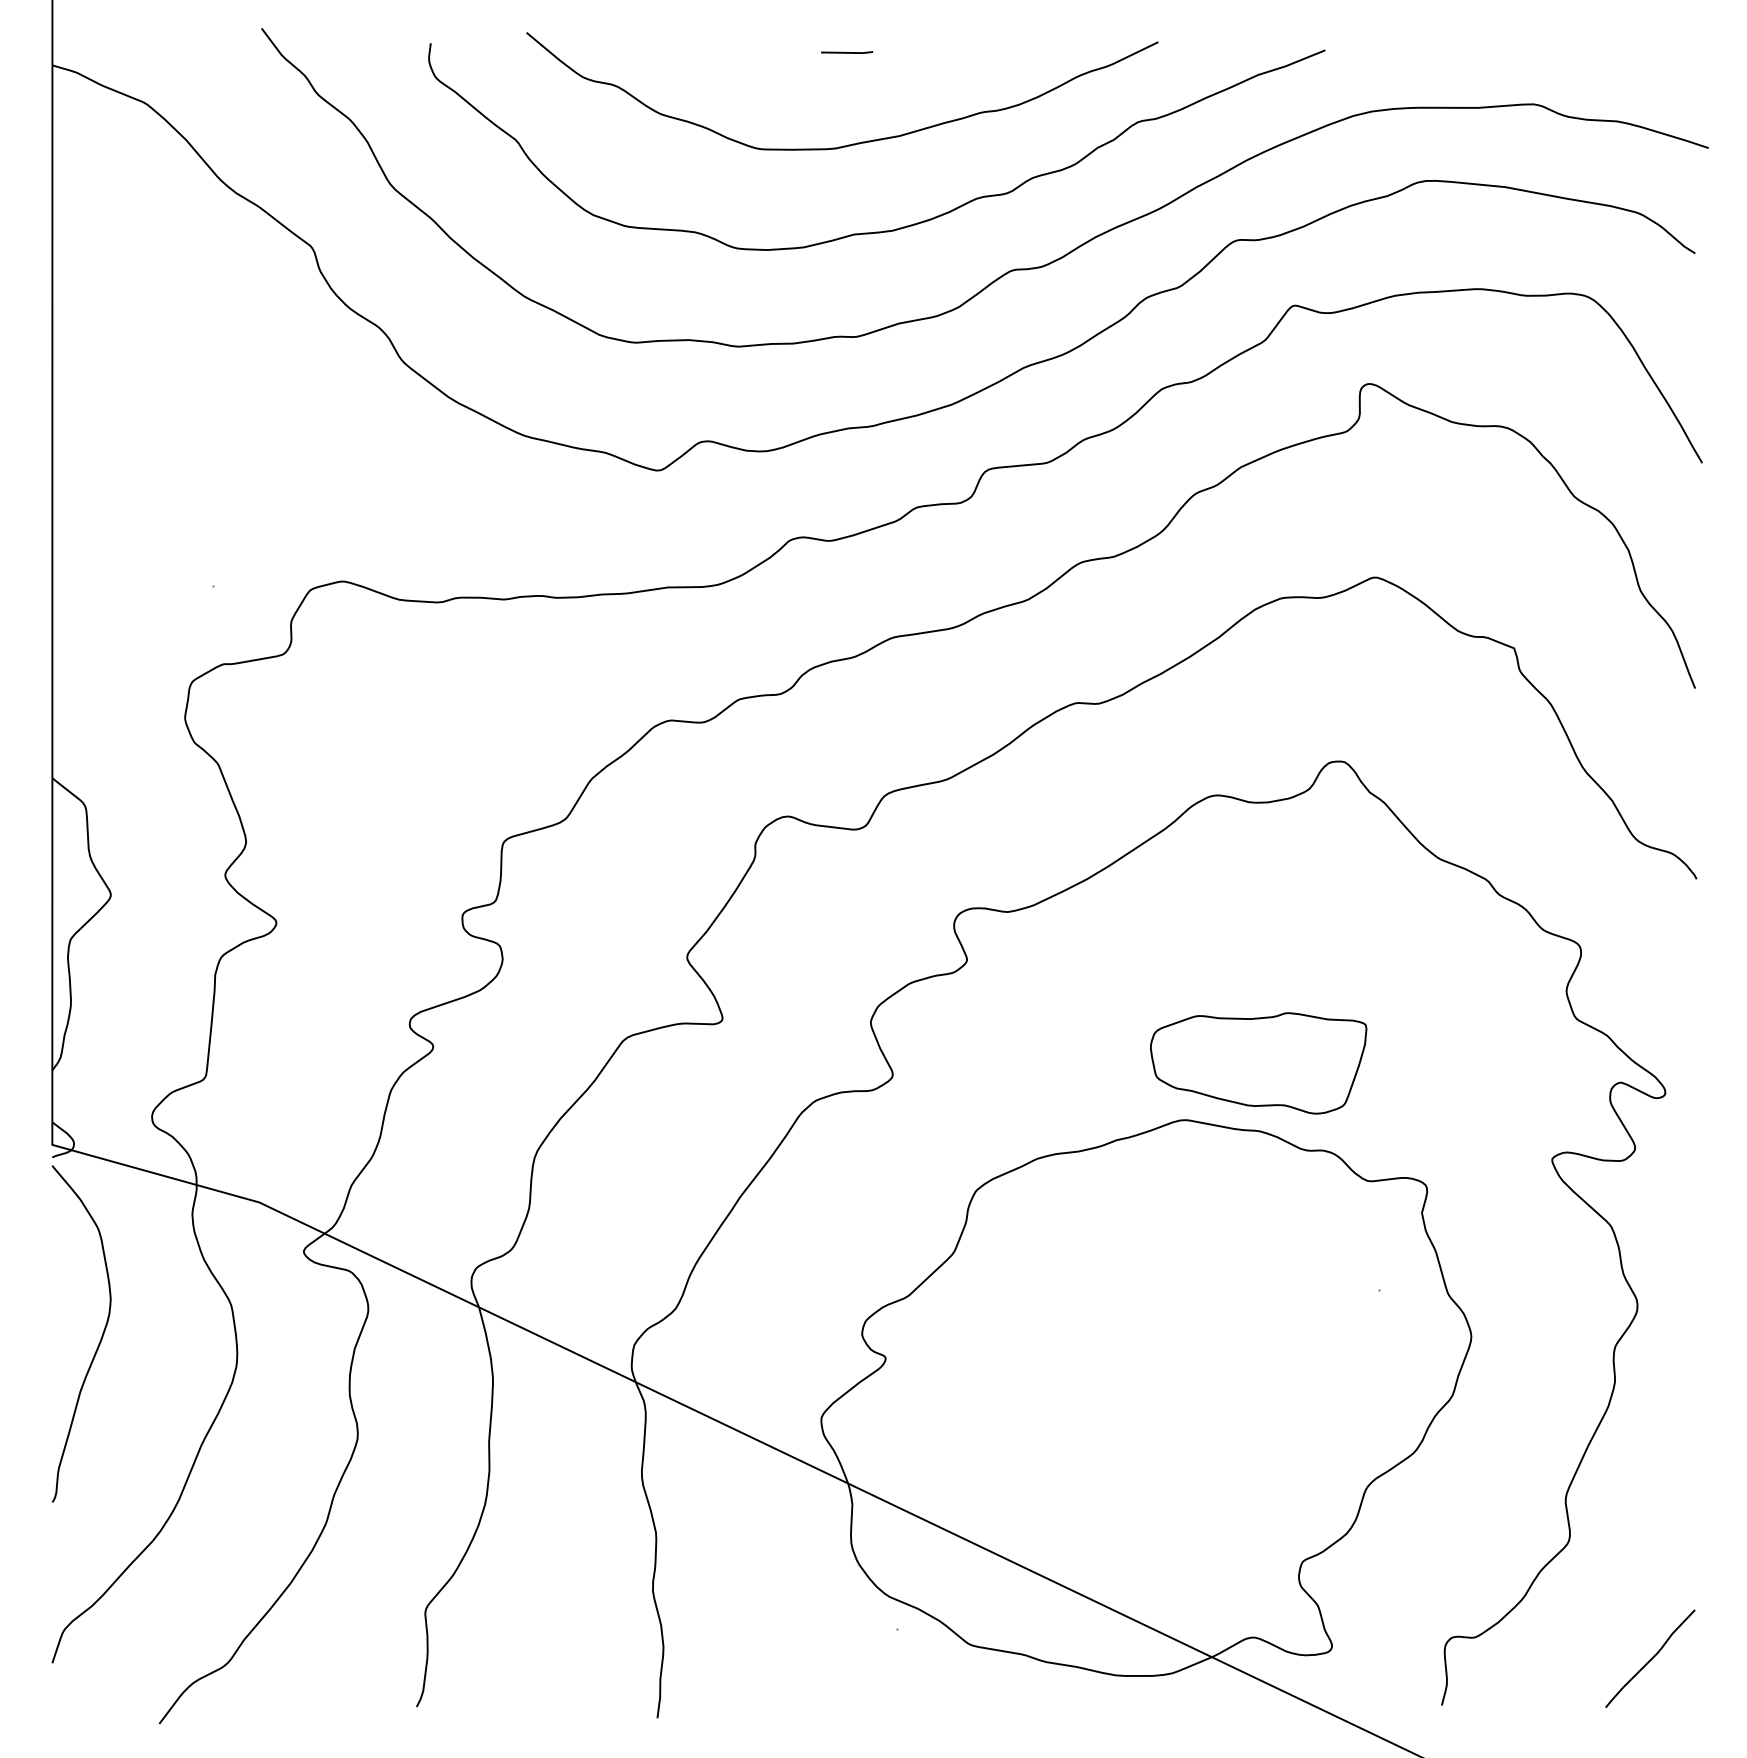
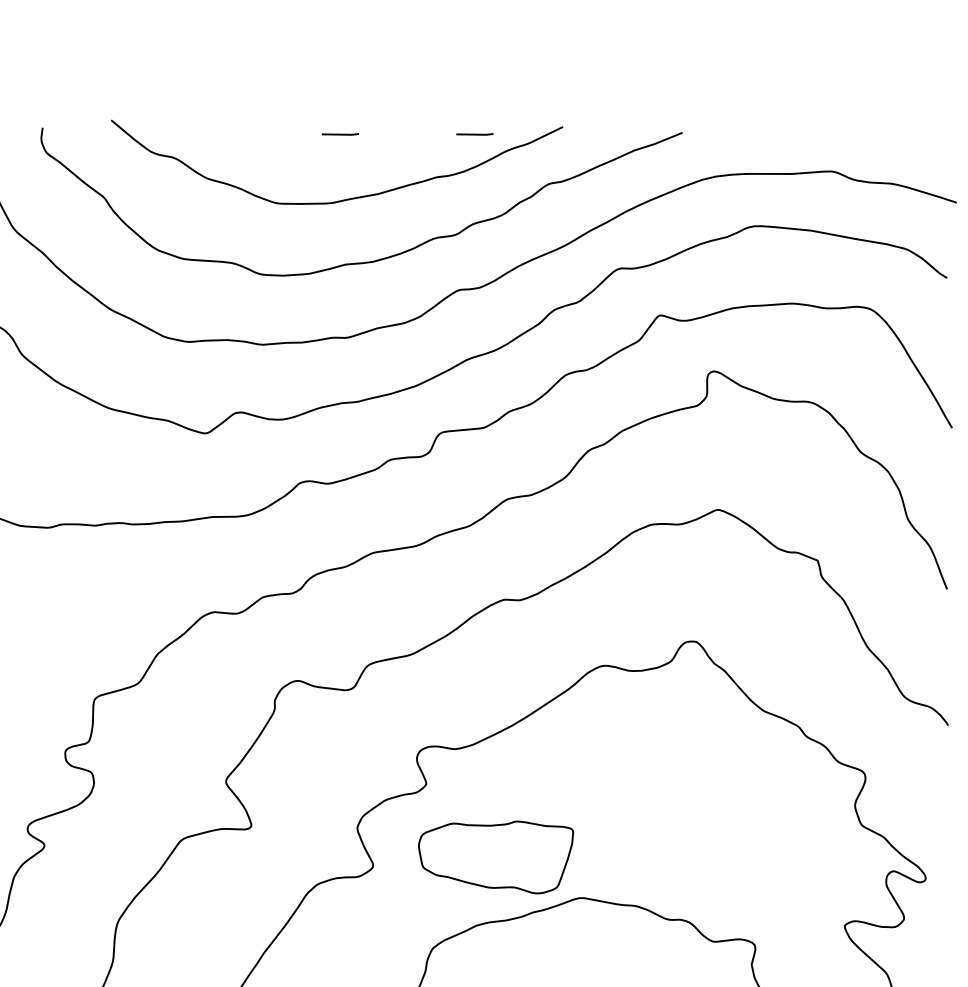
line: (1035, 52) -> (475, 134), added
part: (1258, 1063) -> (495, 857), moved

